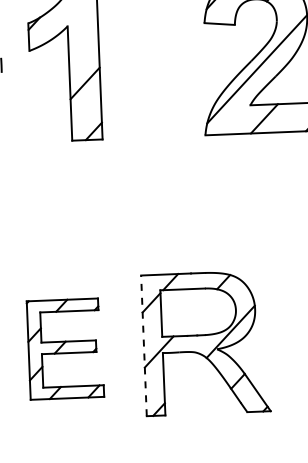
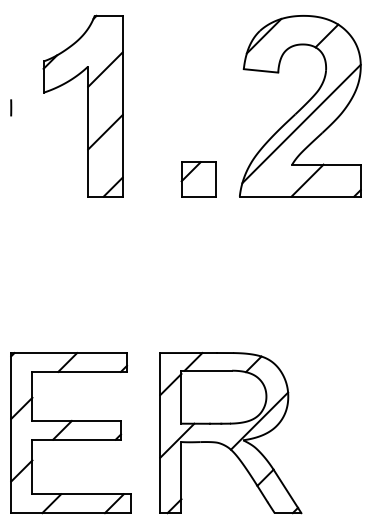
line: (82, 28) -> (105, 69), added
part: (168, 121) -> (198, 179), added
line: (144, 345) -> (160, 432), dashed -> solid
part: (65, 349) -> (70, 433), size x1.43

